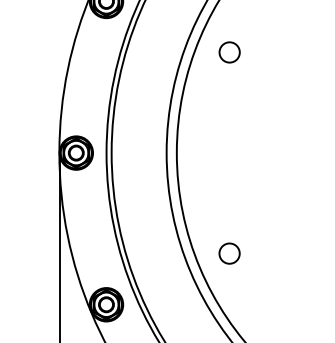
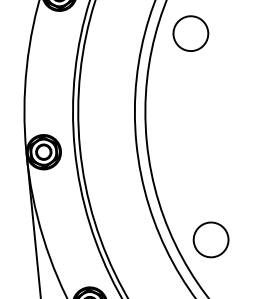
circle: (229, 52) -> (190, 33), size x1.67
circle: (229, 253) -> (210, 239), size x1.67

